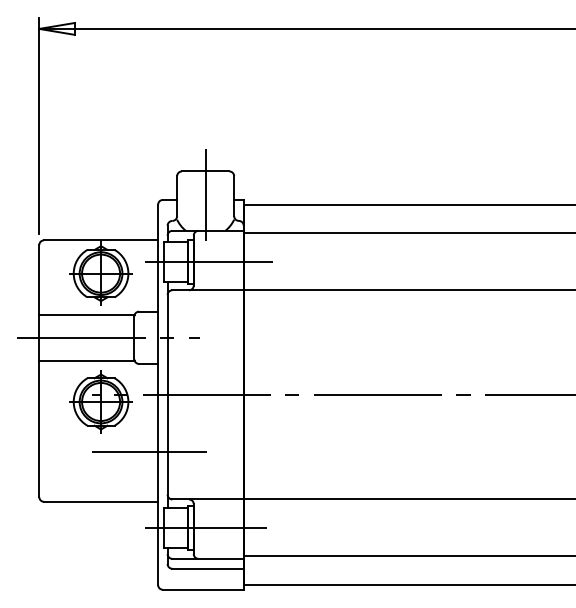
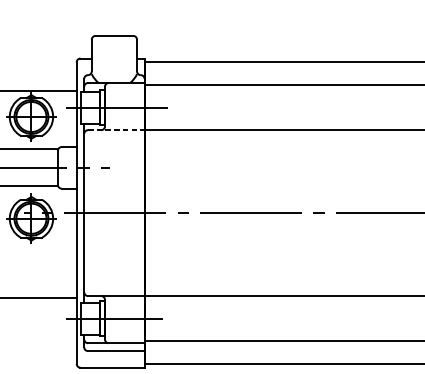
line: (205, 194) -> (114, 54), removed
line: (208, 290) -> (116, 130), solid -> dashed
line: (148, 451) -> (69, 258), removed

